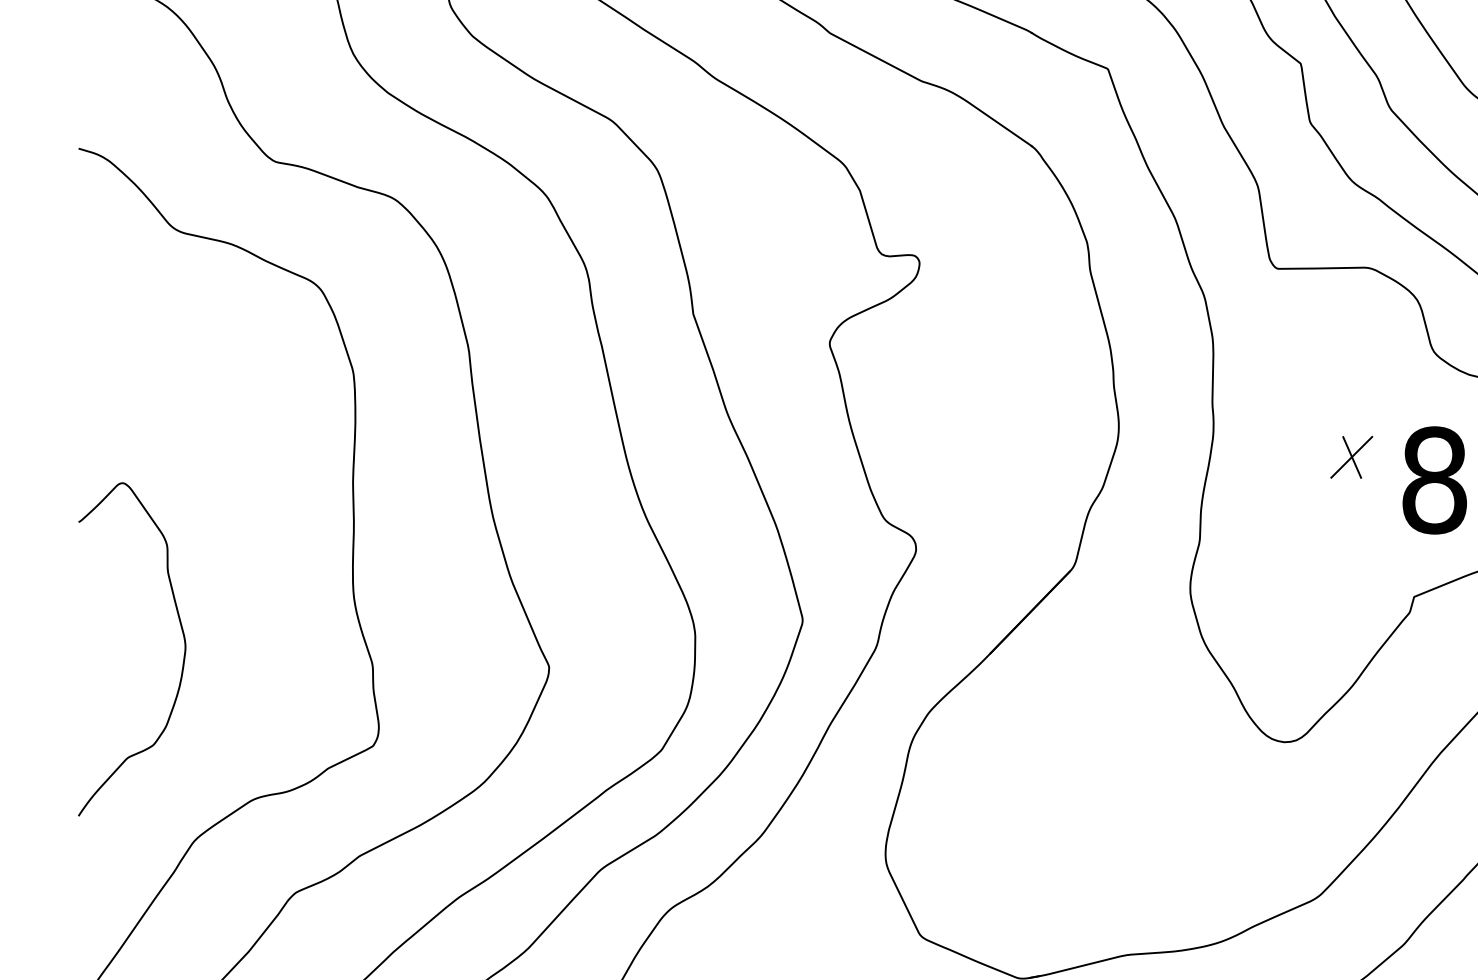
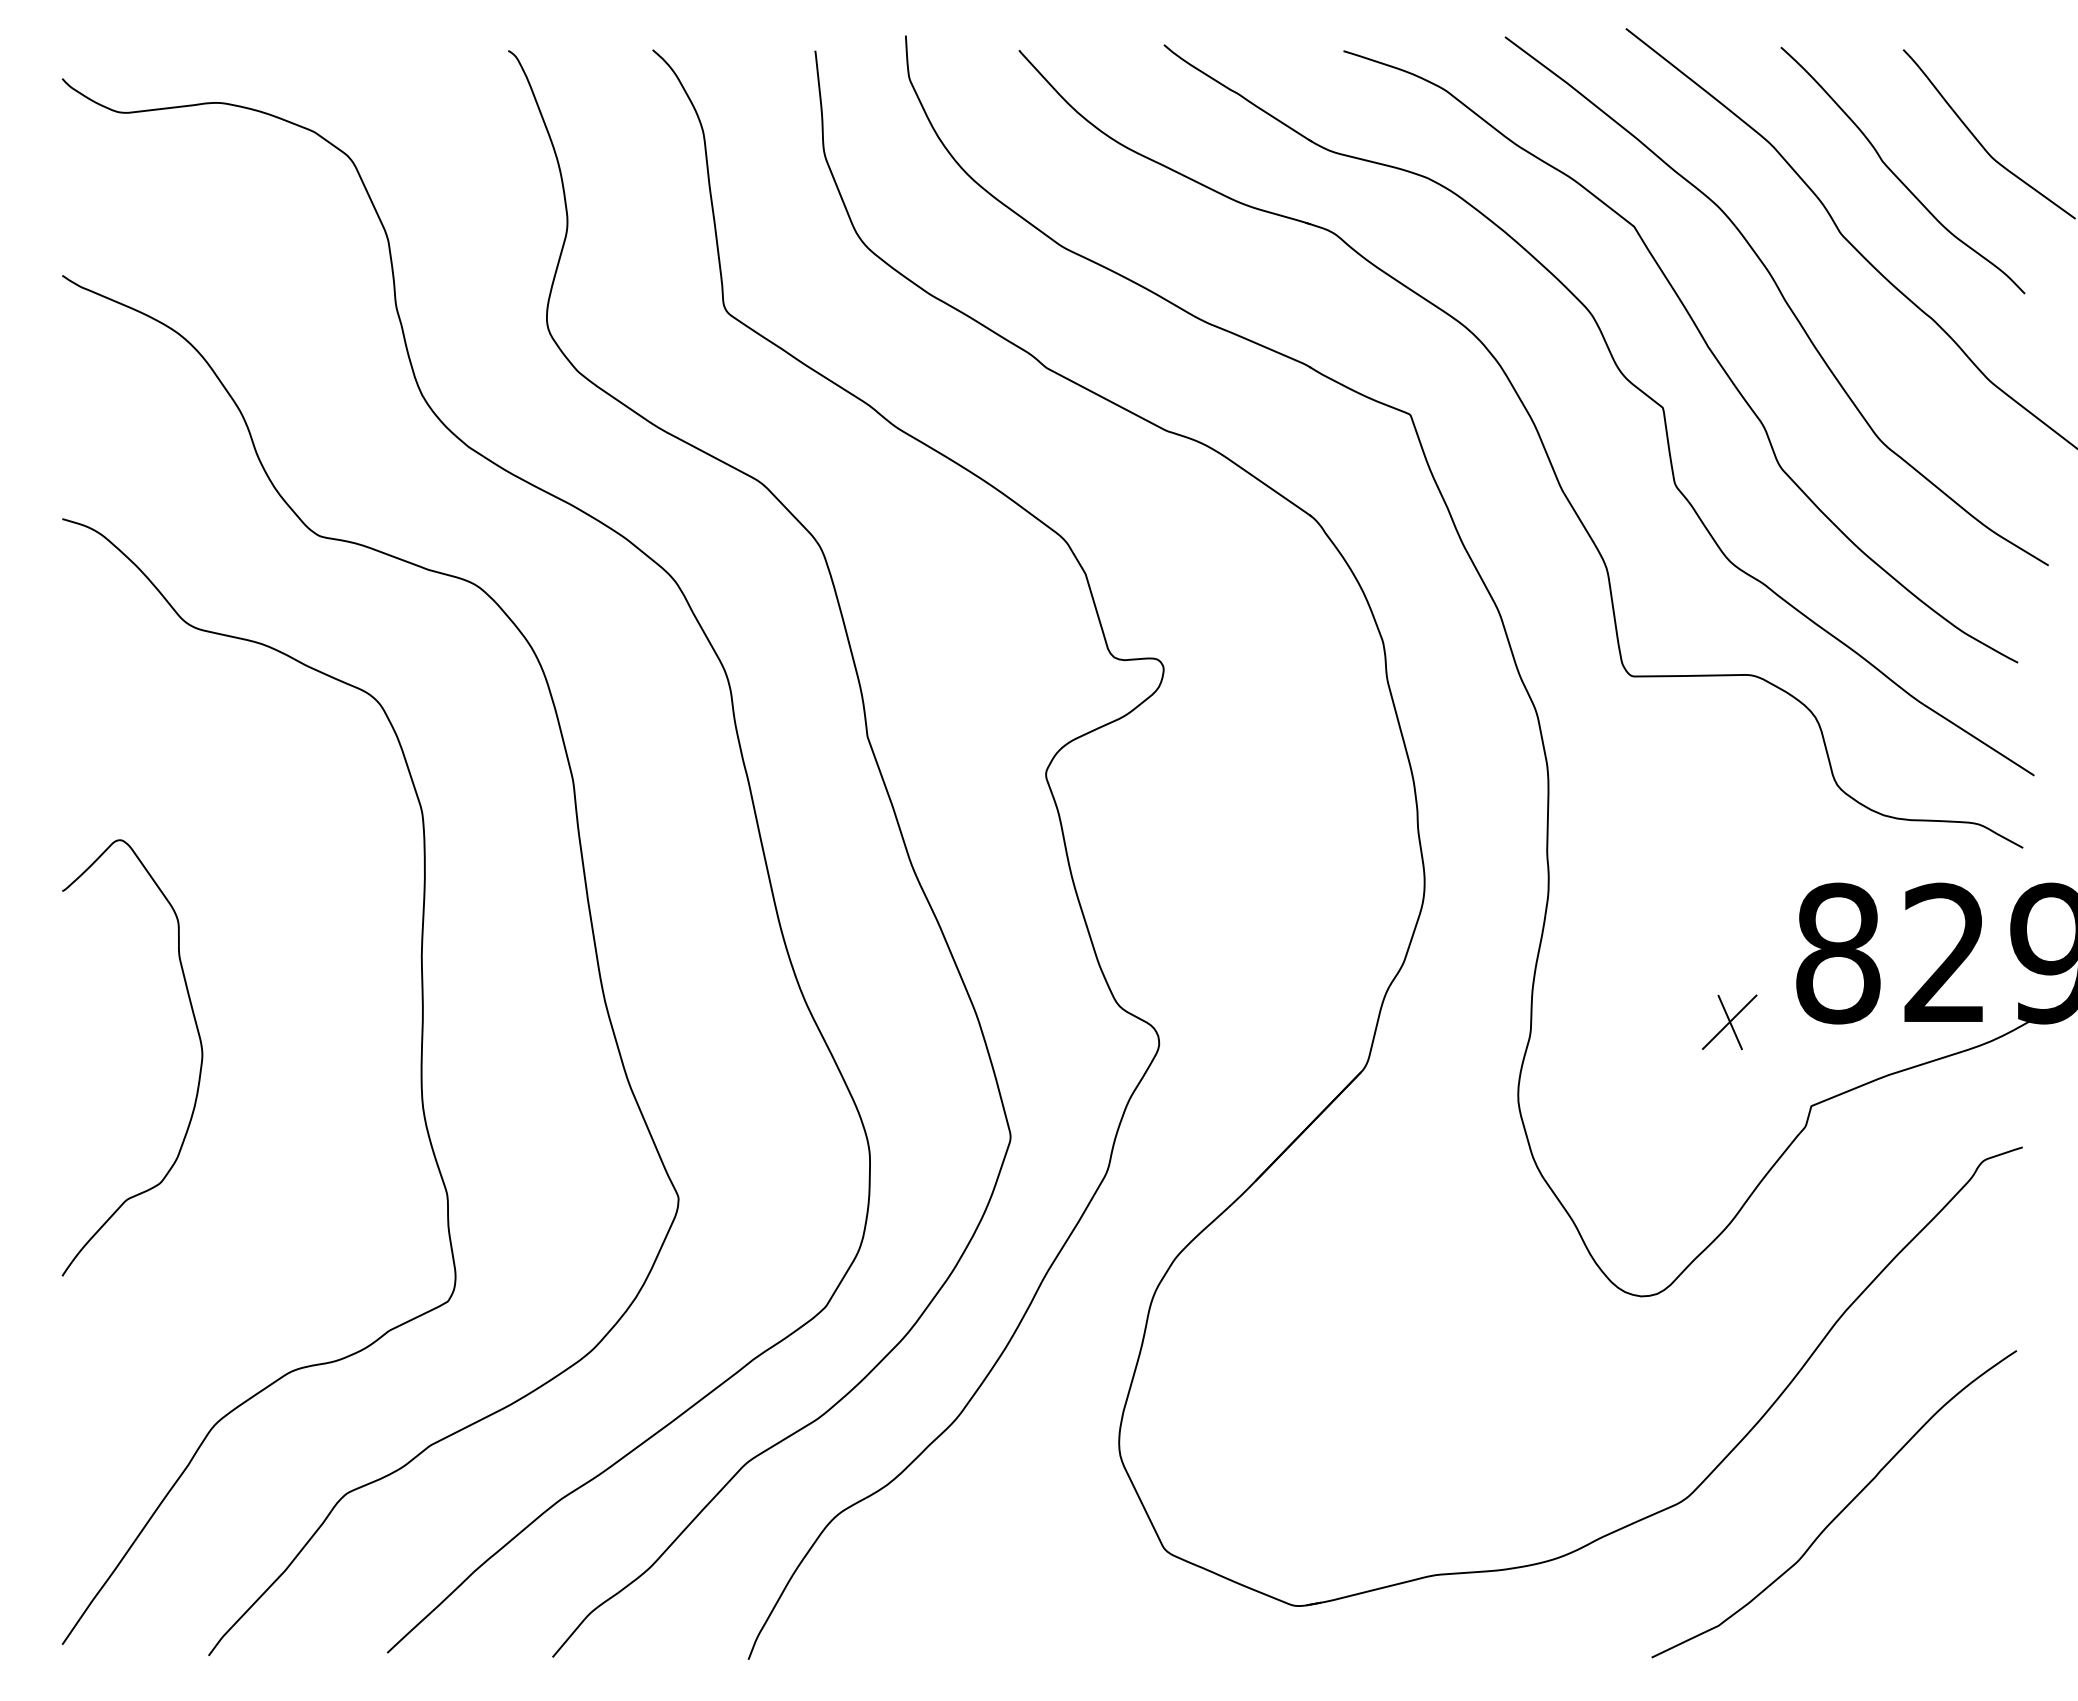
part: (1351, 457) -> (1729, 1022), moved
curve: (183, 659) -> (199, 1070), moved

